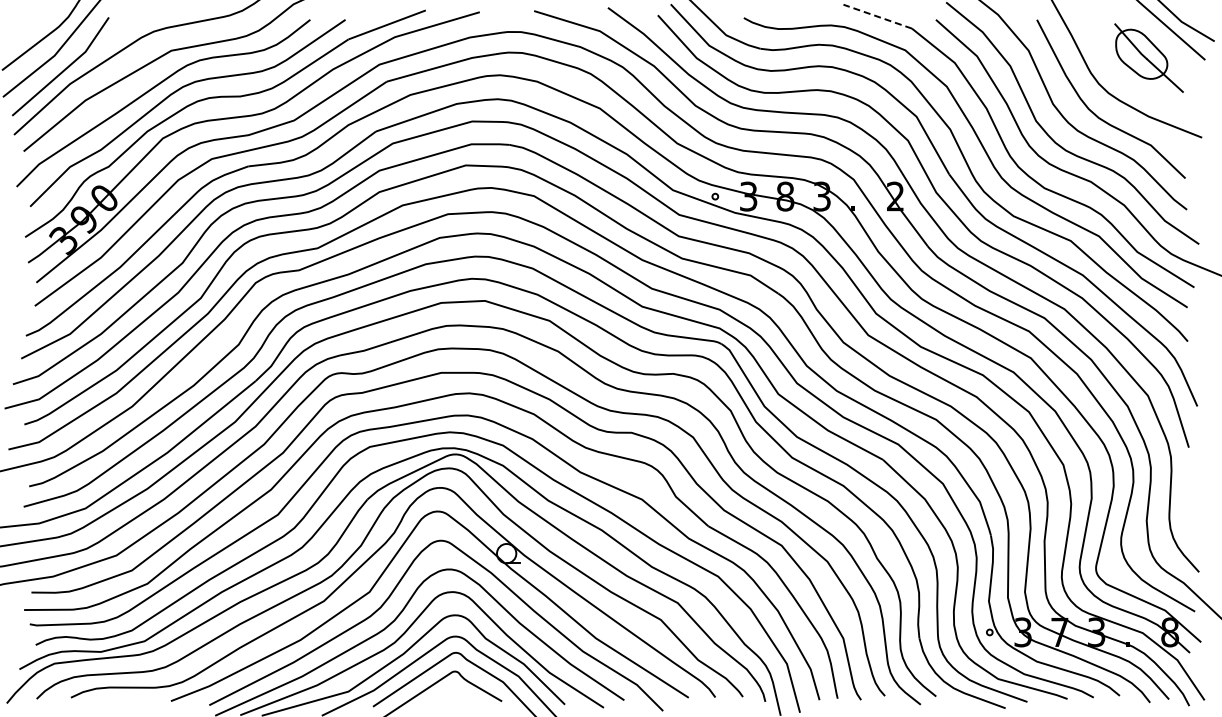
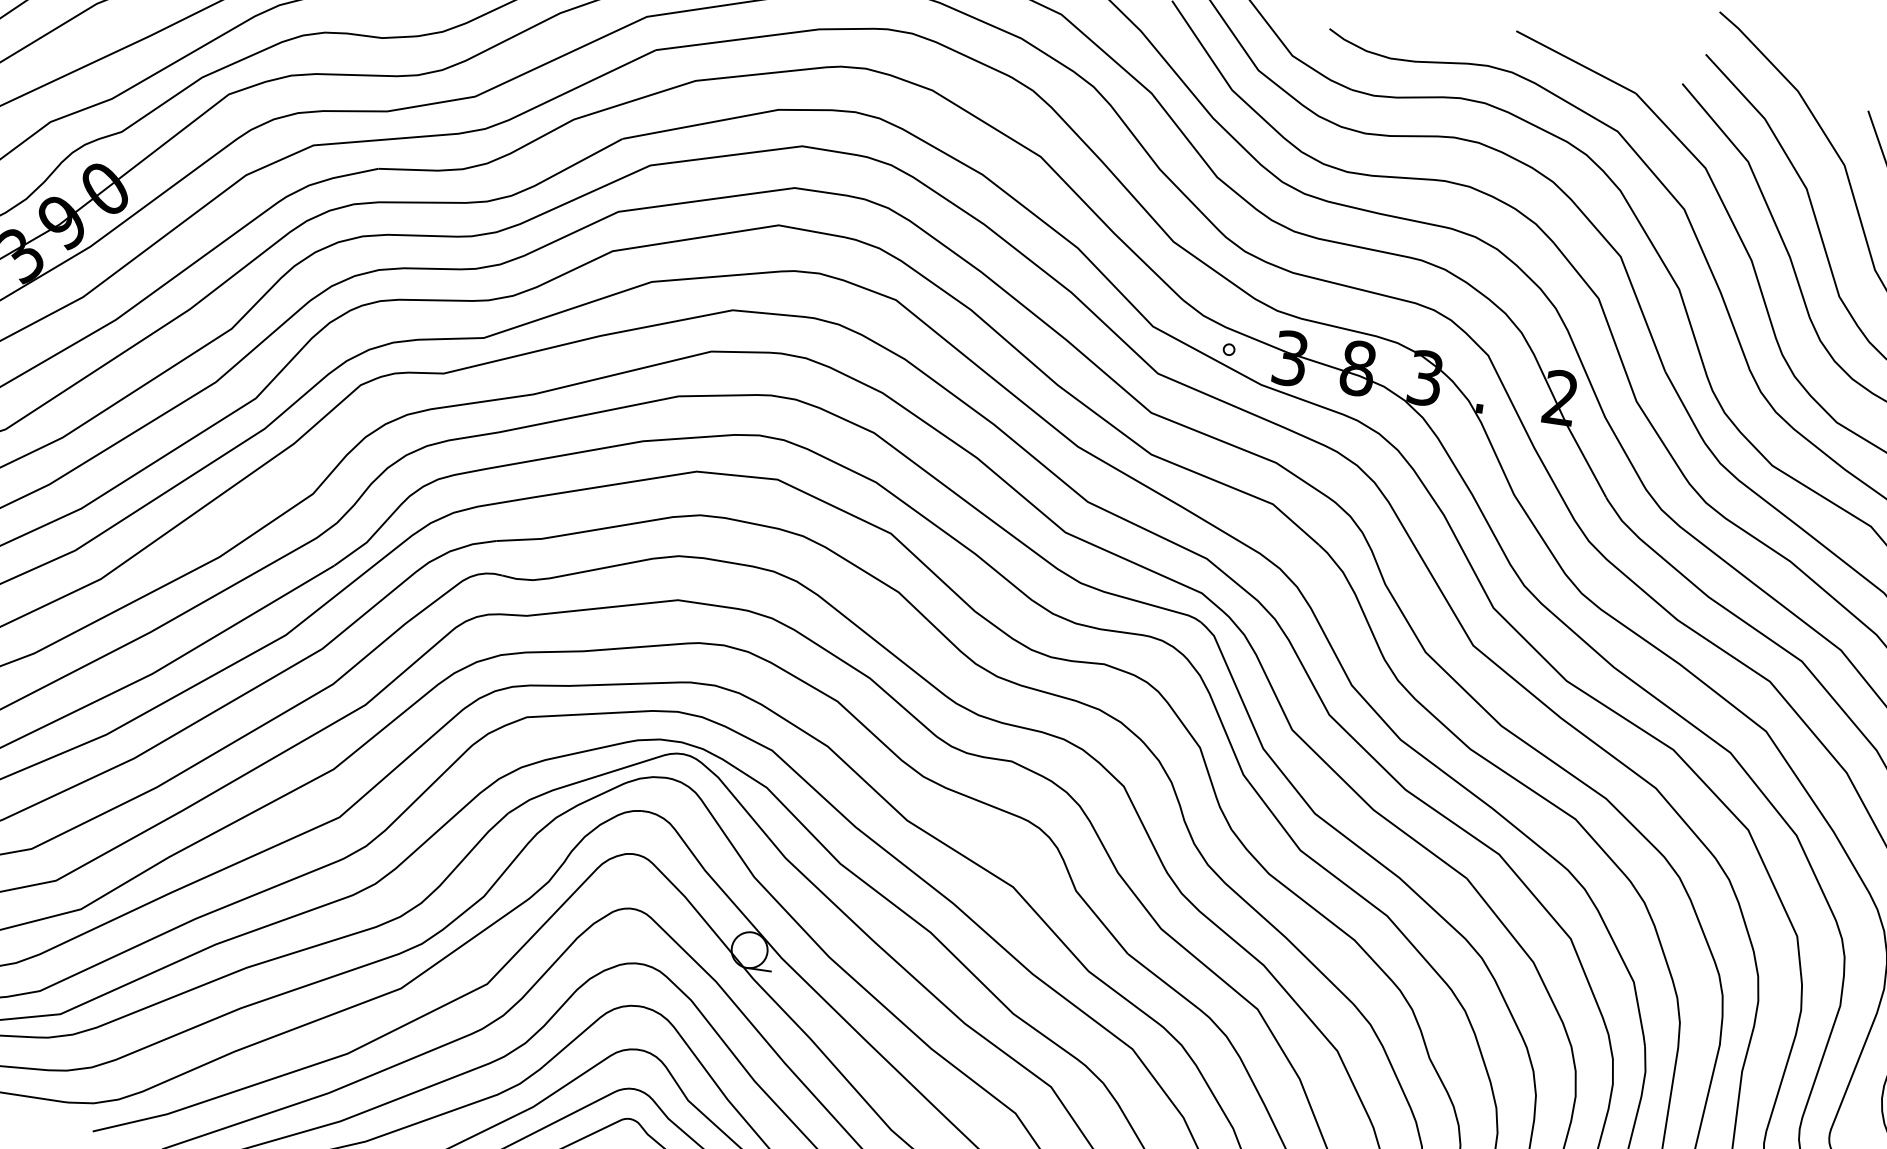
line: (877, 16) -> (1575, 61), dashed -> solid

